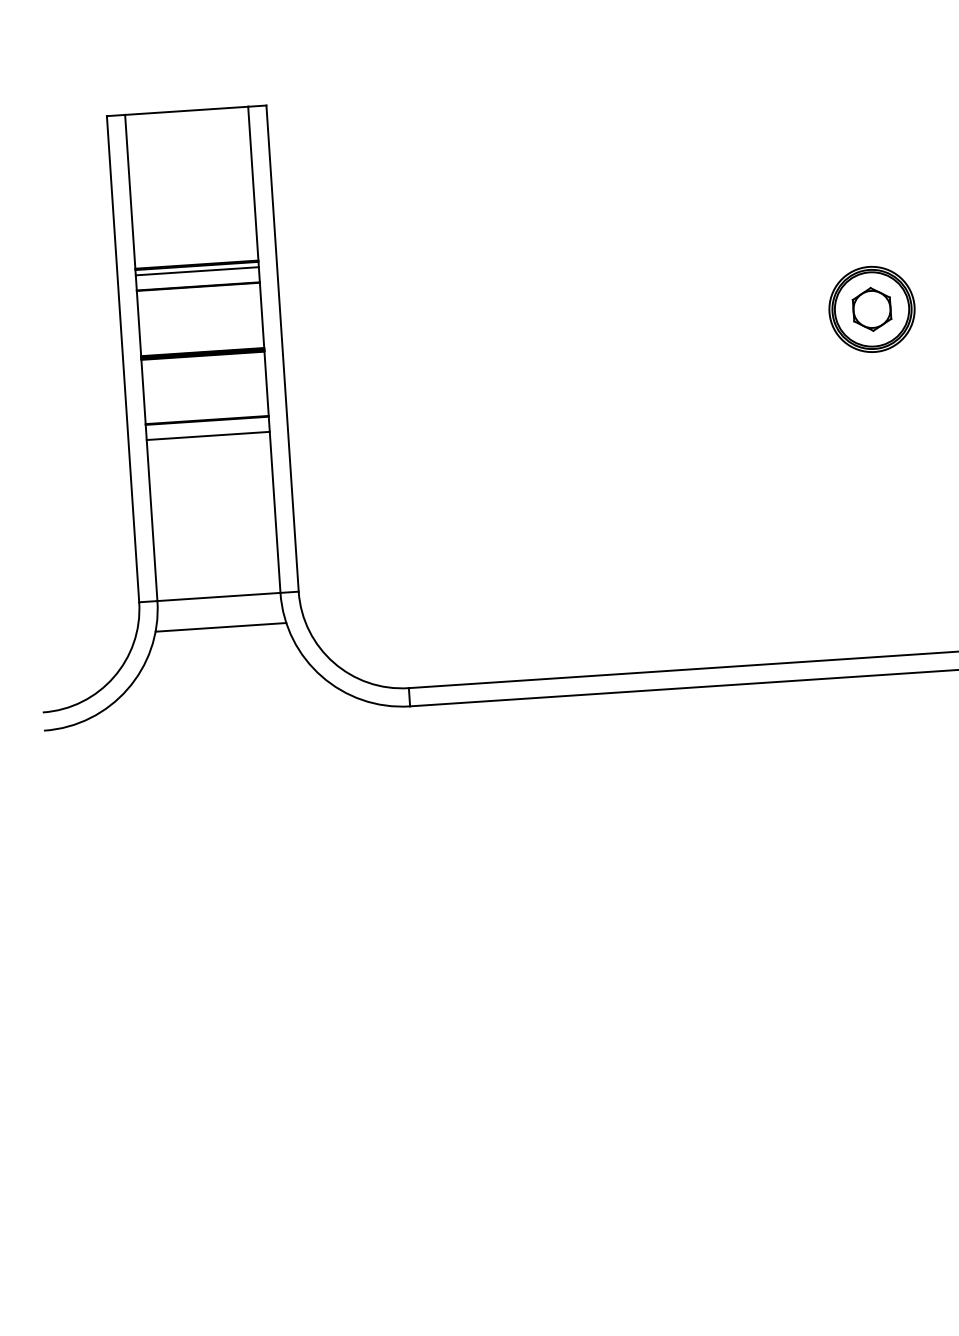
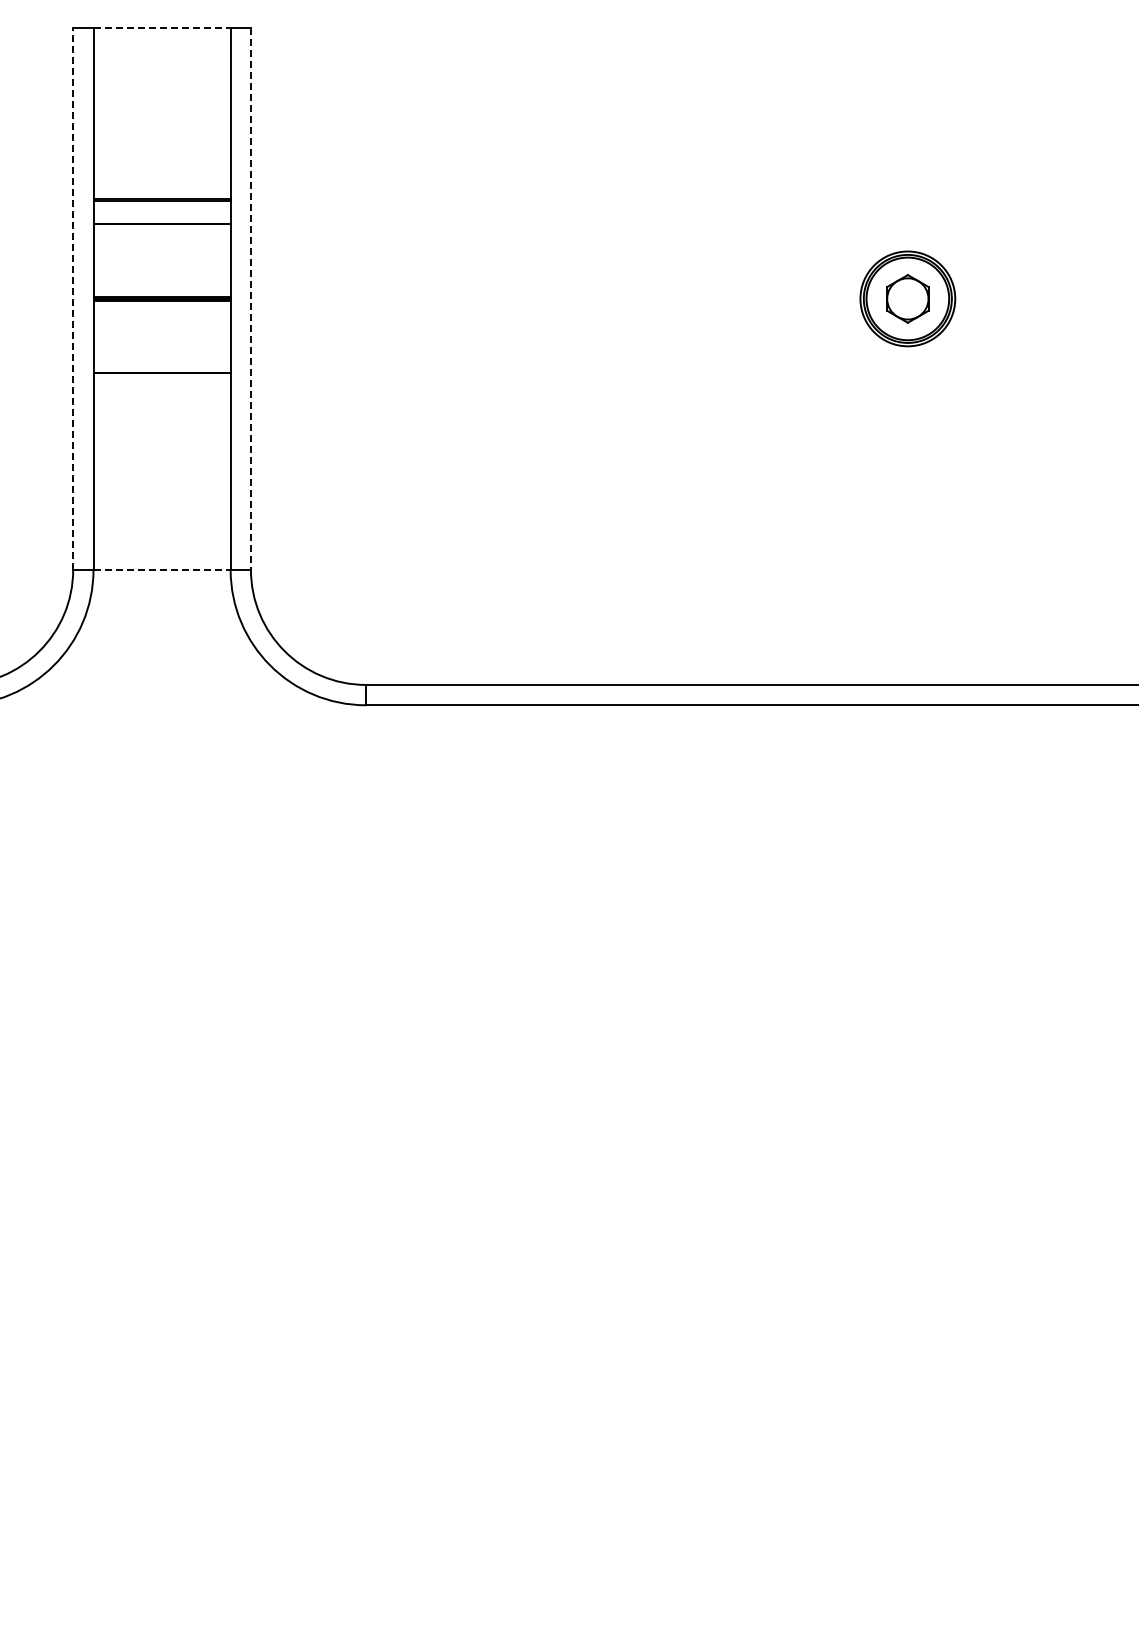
line: (187, 111) -> (162, 28), solid -> dashed
line: (196, 271) -> (161, 206), removed
line: (282, 348) -> (250, 298), solid -> dashed
line: (123, 358) -> (73, 298), solid -> dashed
line: (207, 436) -> (161, 390), removed
line: (219, 596) -> (162, 569), solid -> dashed
line: (220, 627) -> (161, 603), removed

